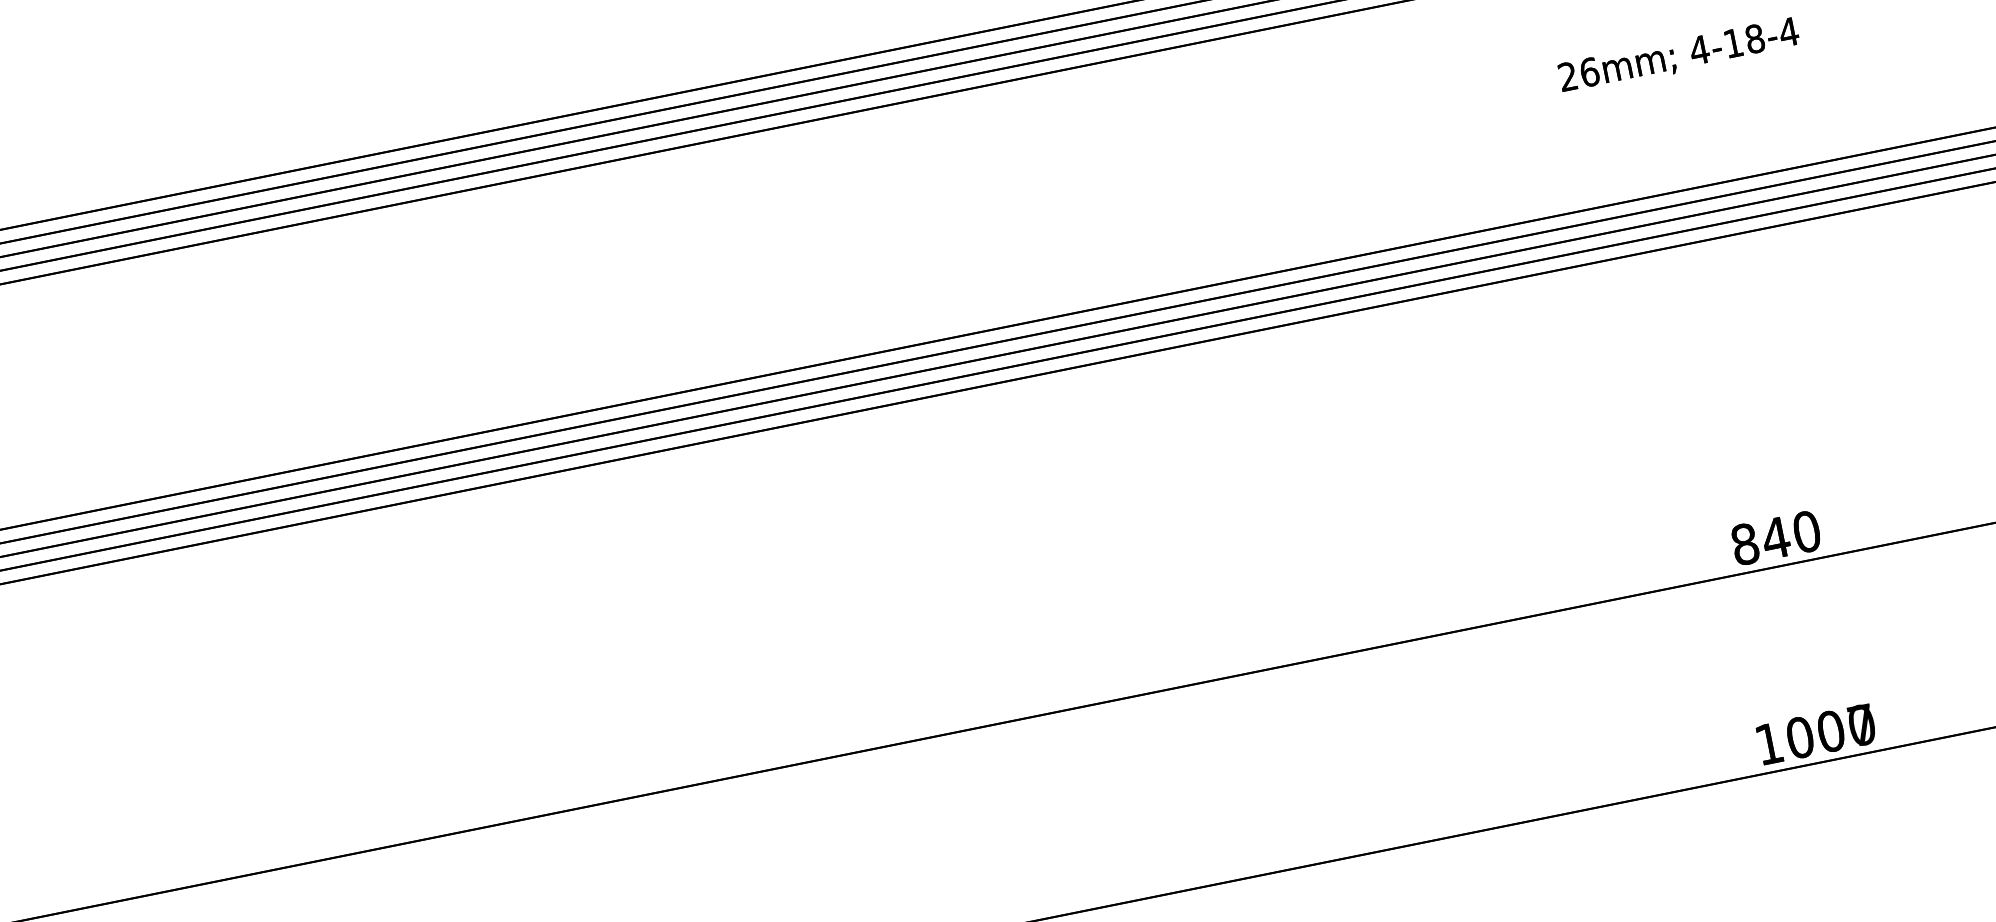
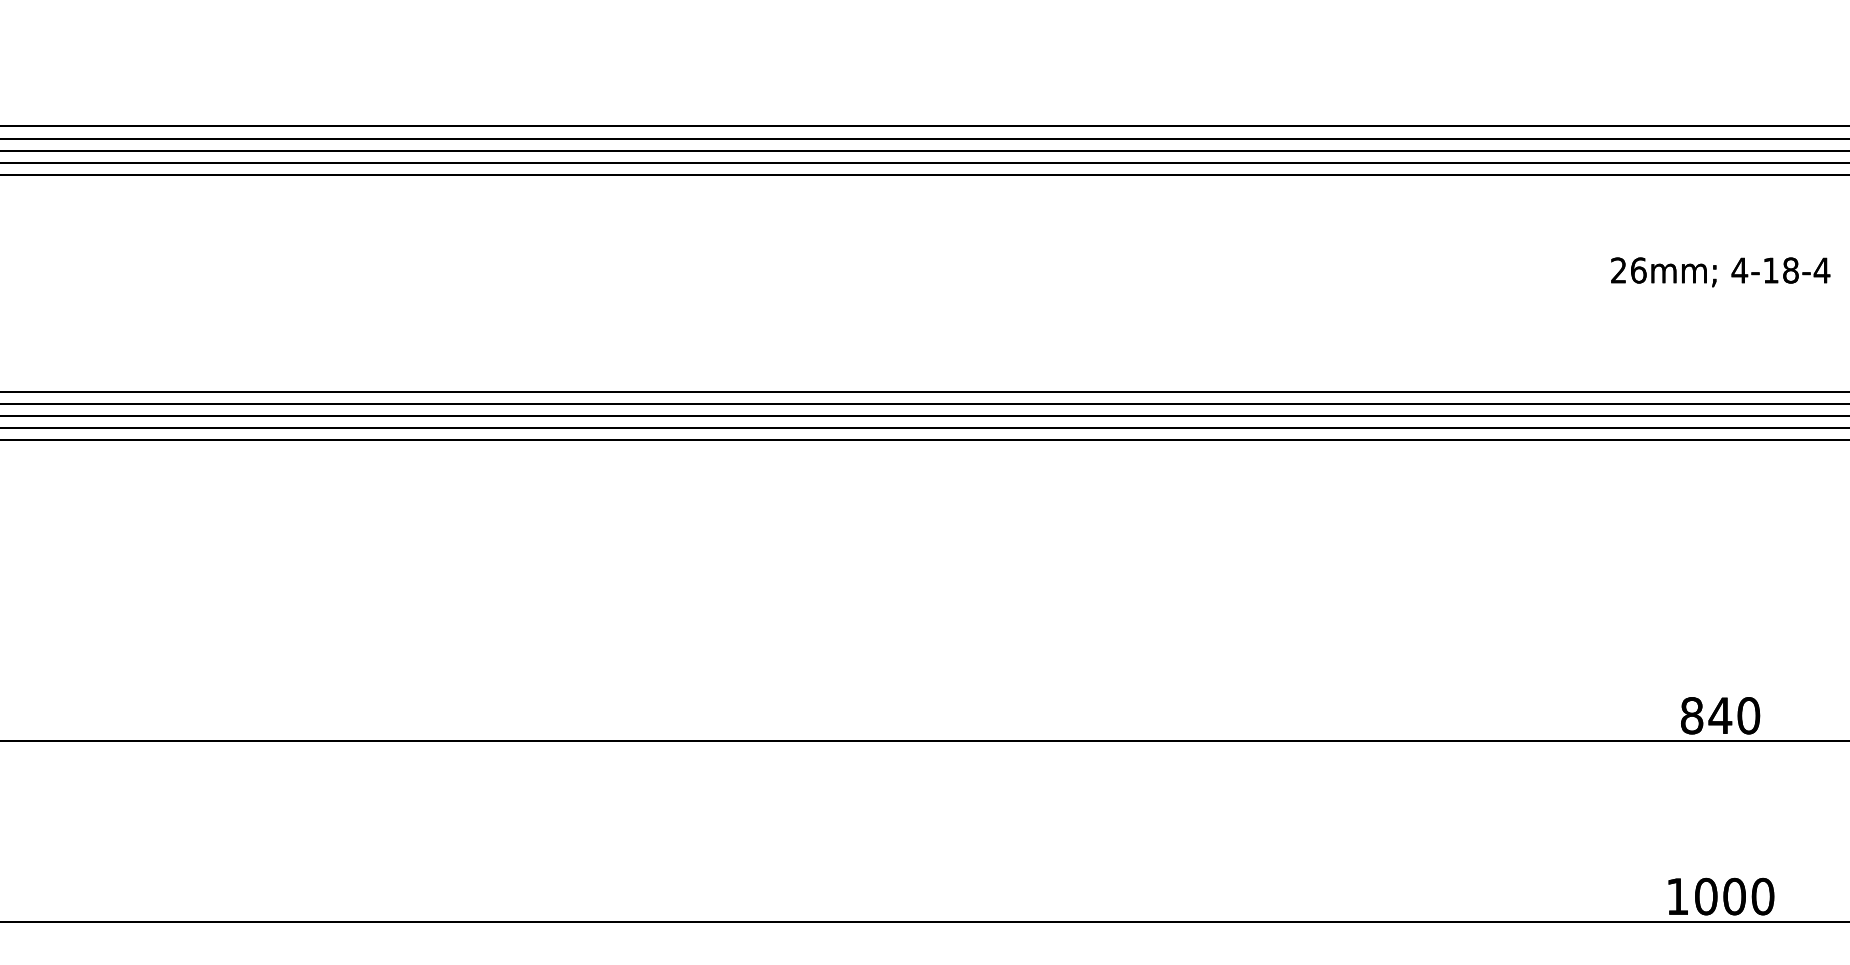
text: (1861, 725) -> (1762, 896), 1007 -> 1000

